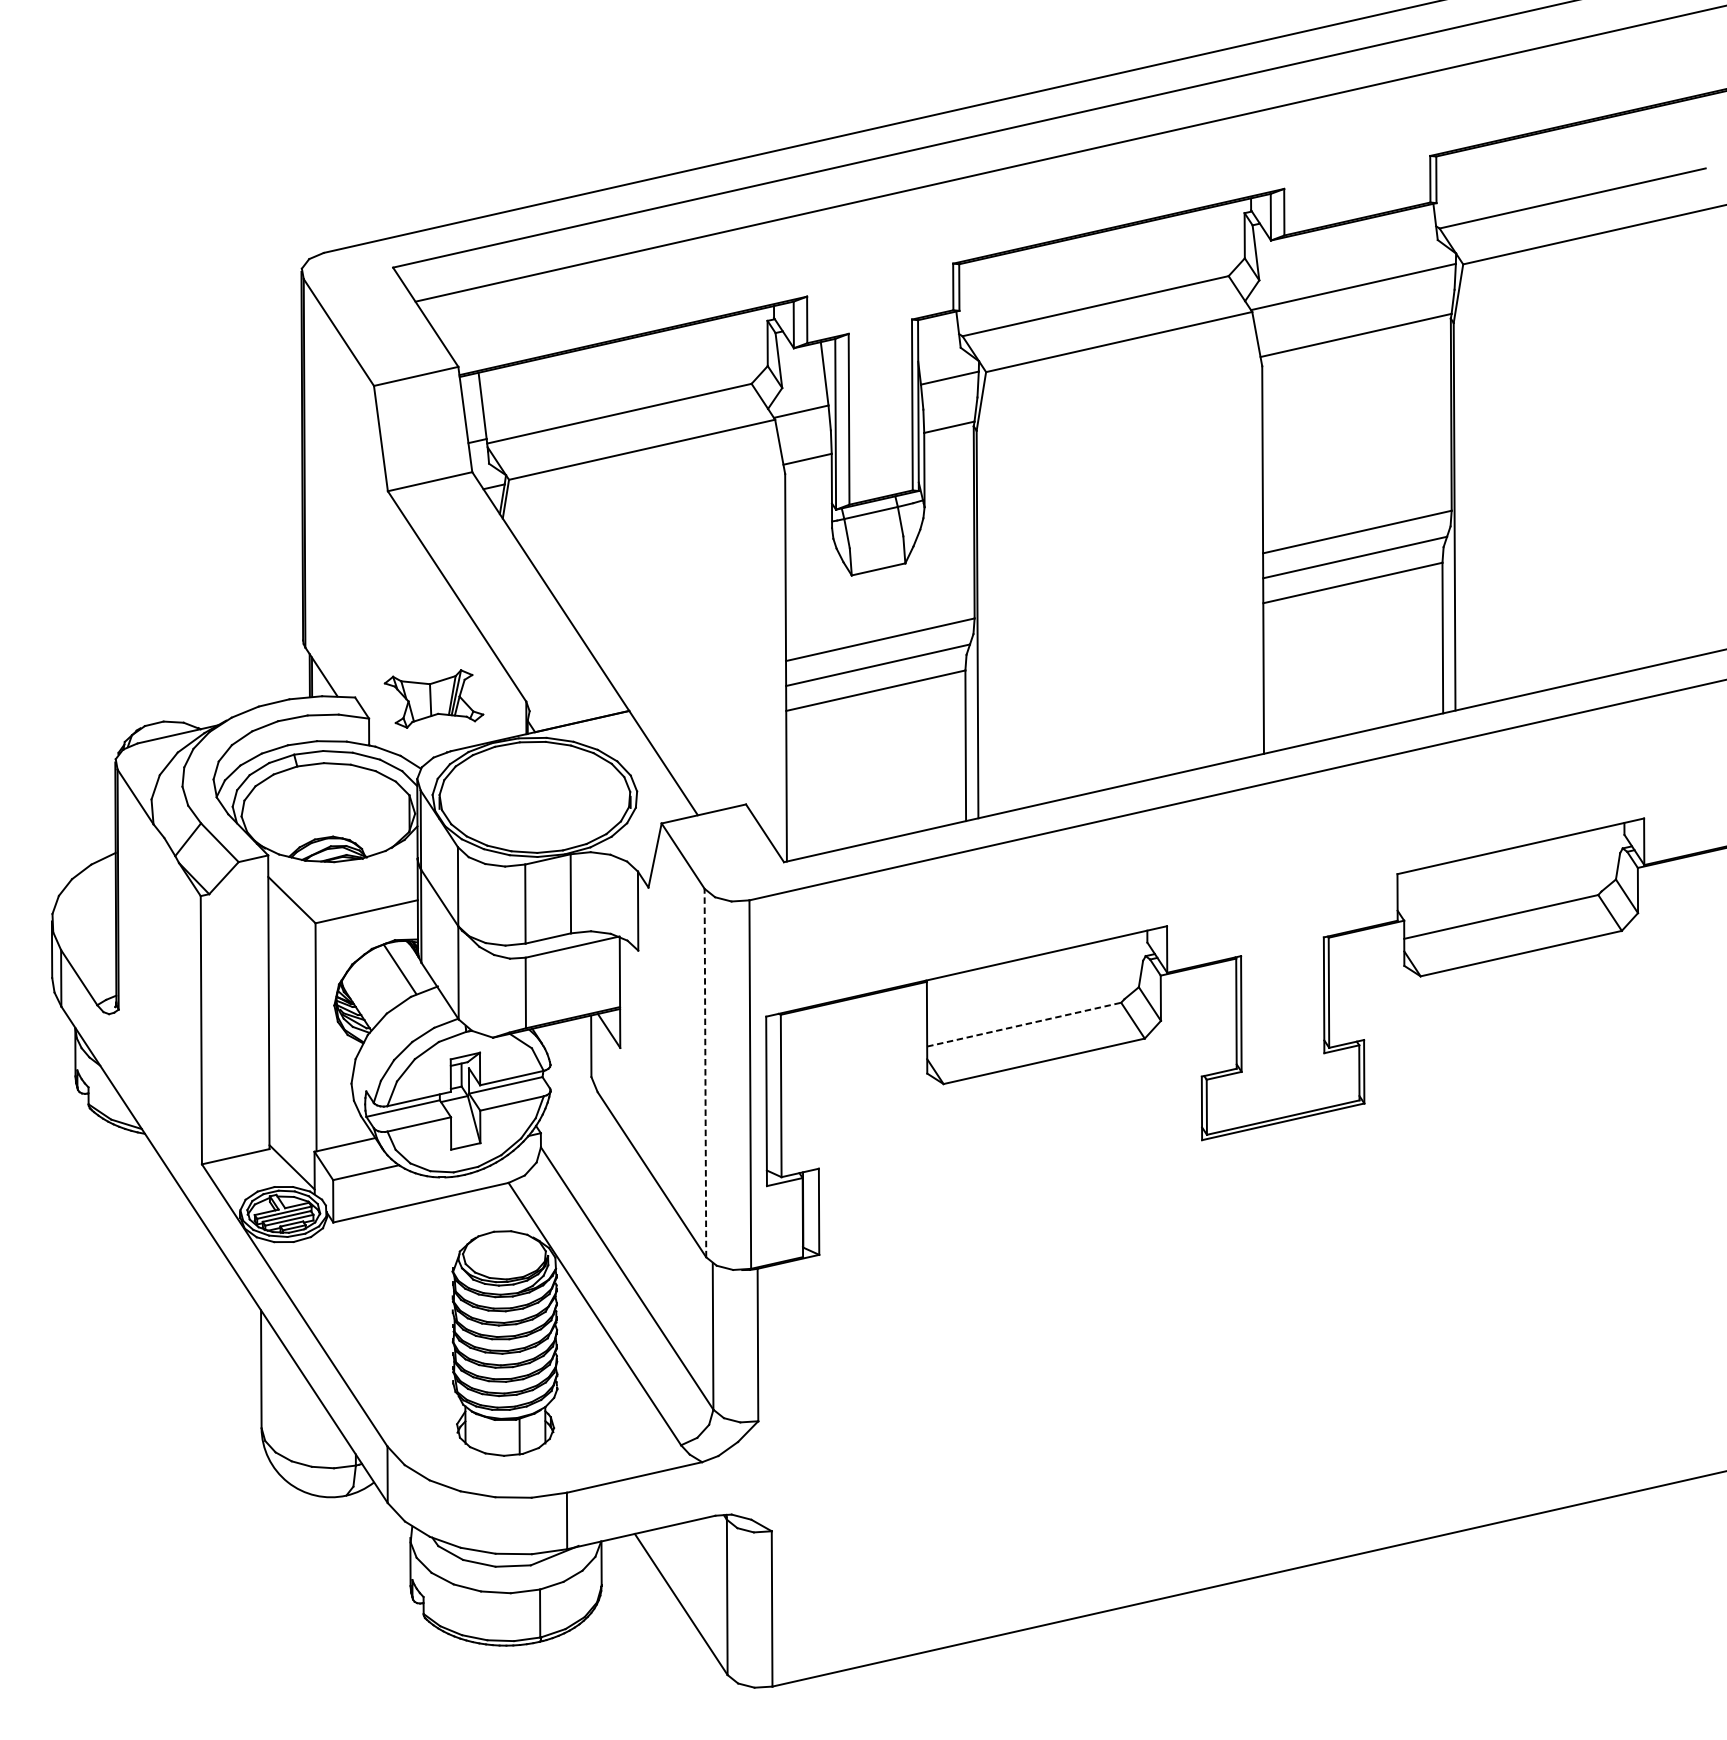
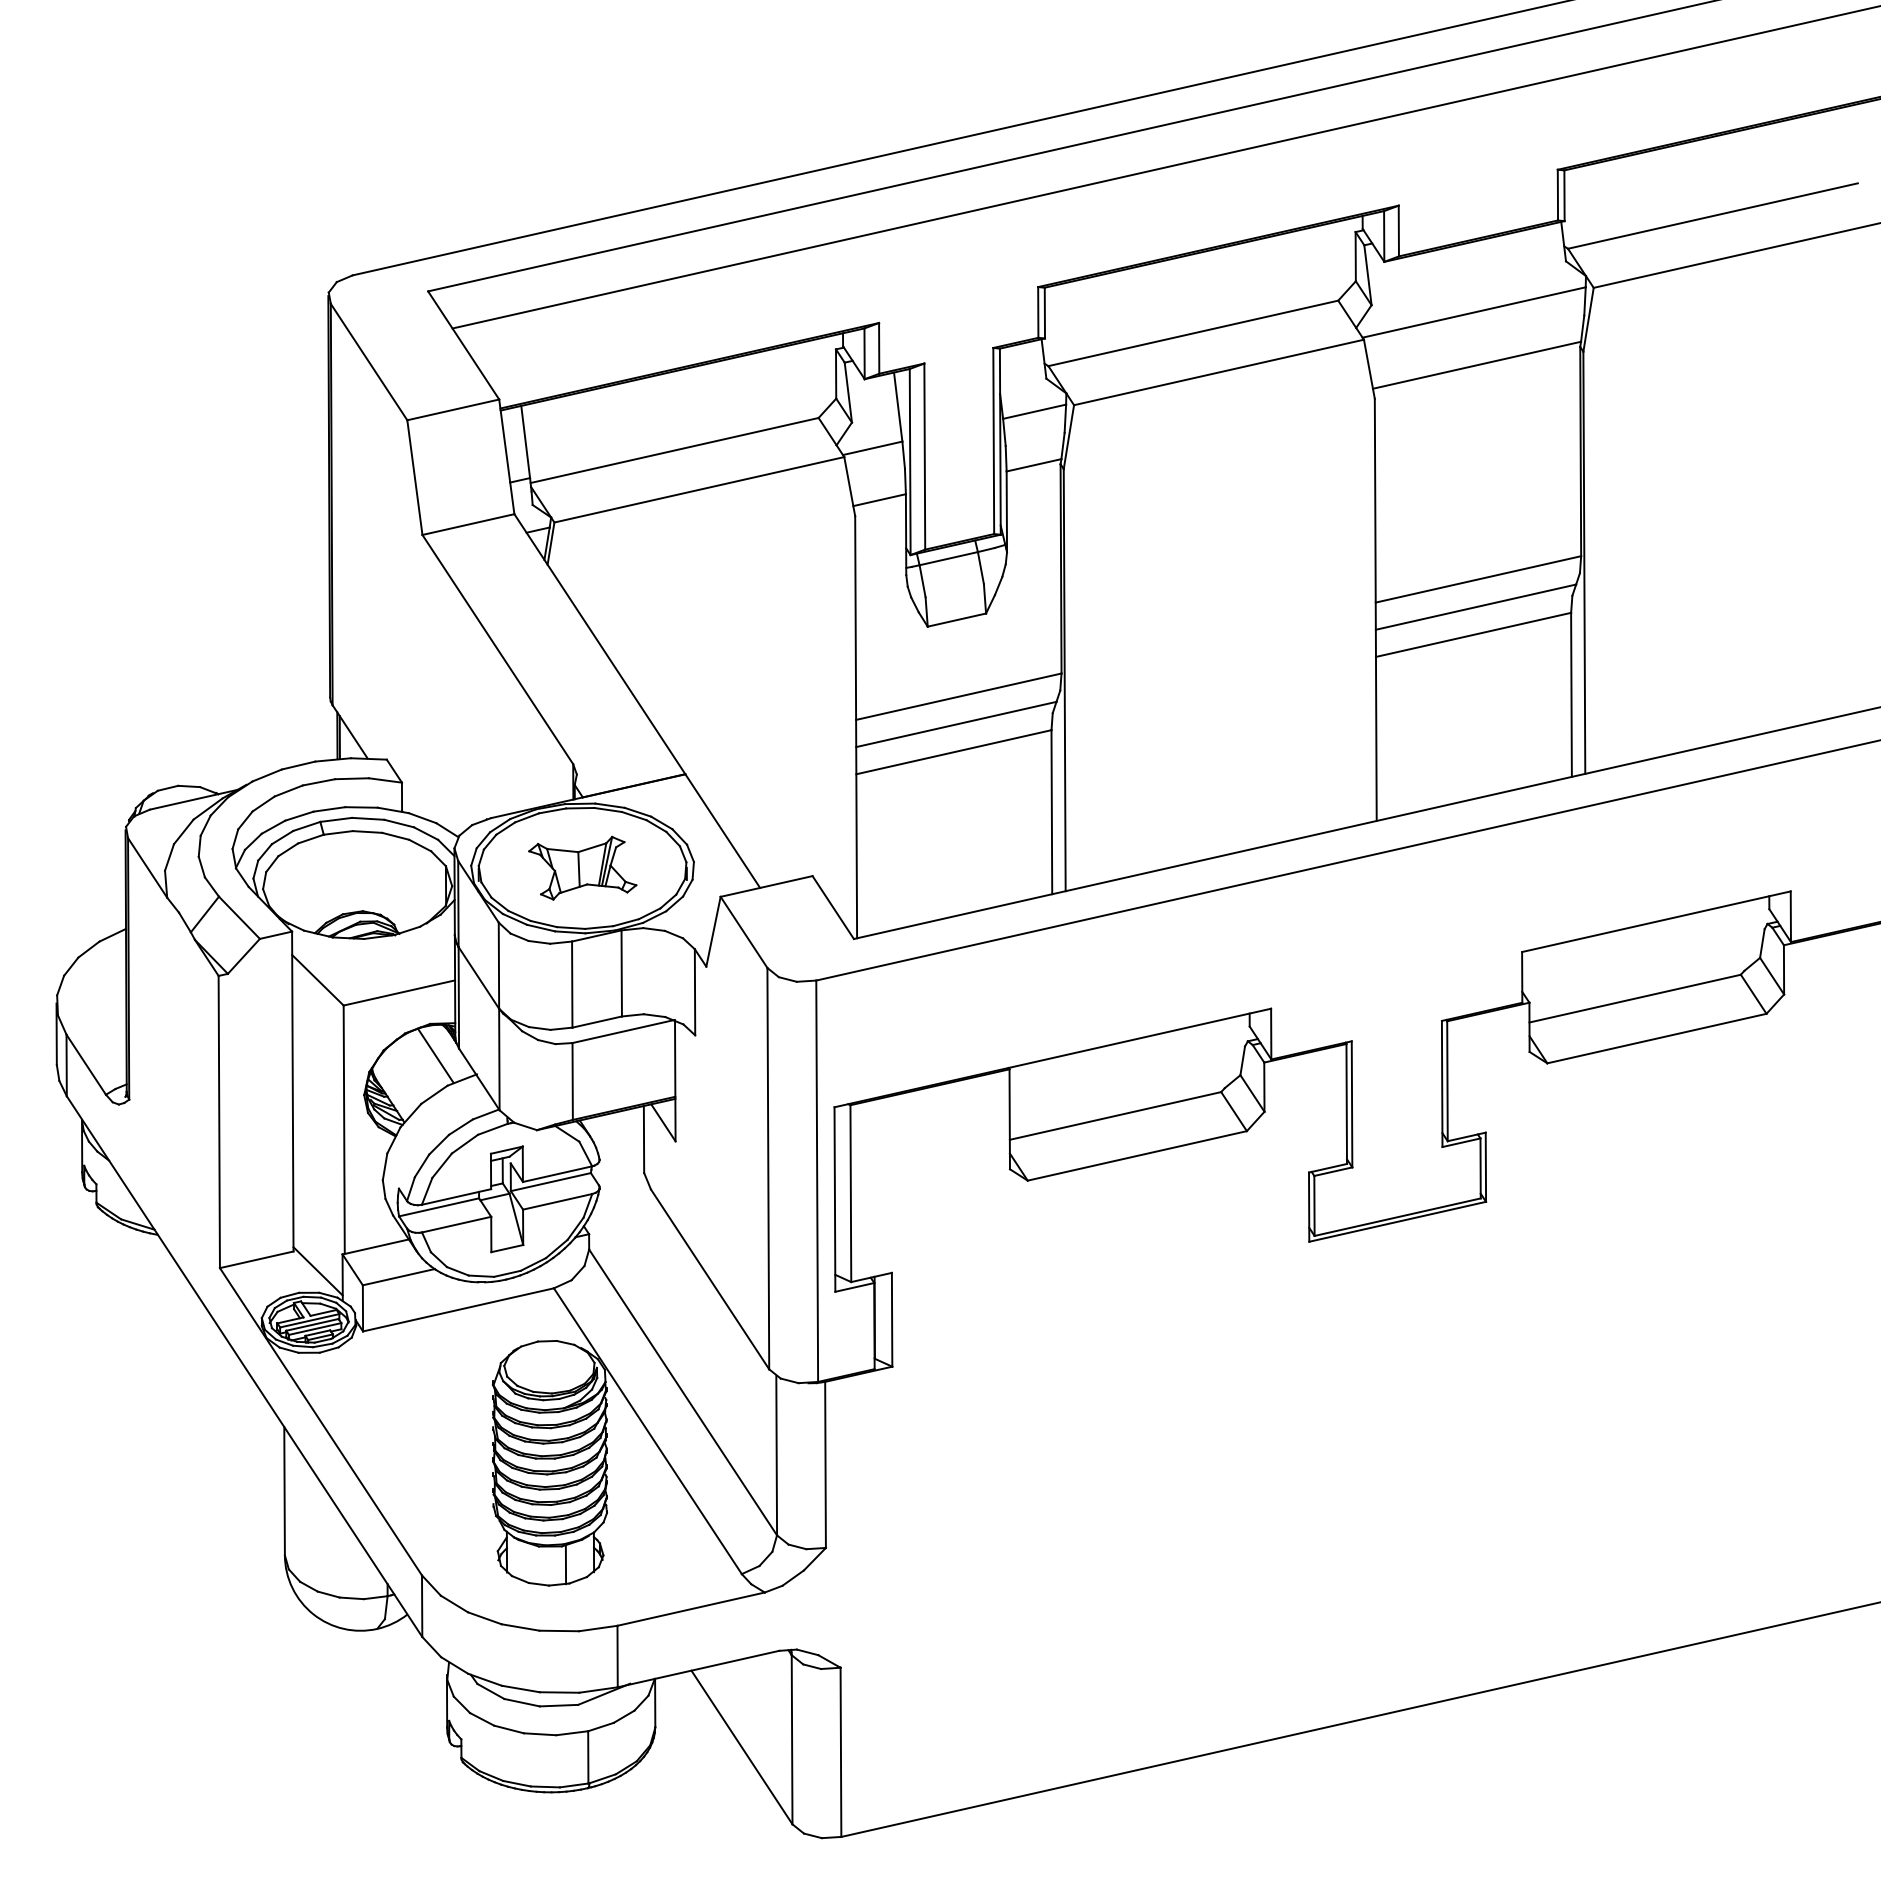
part: (433, 698) -> (582, 867), moved
line: (1025, 1024) -> (1116, 1115), dashed -> solid
line: (705, 1072) -> (768, 1168), dashed -> solid

